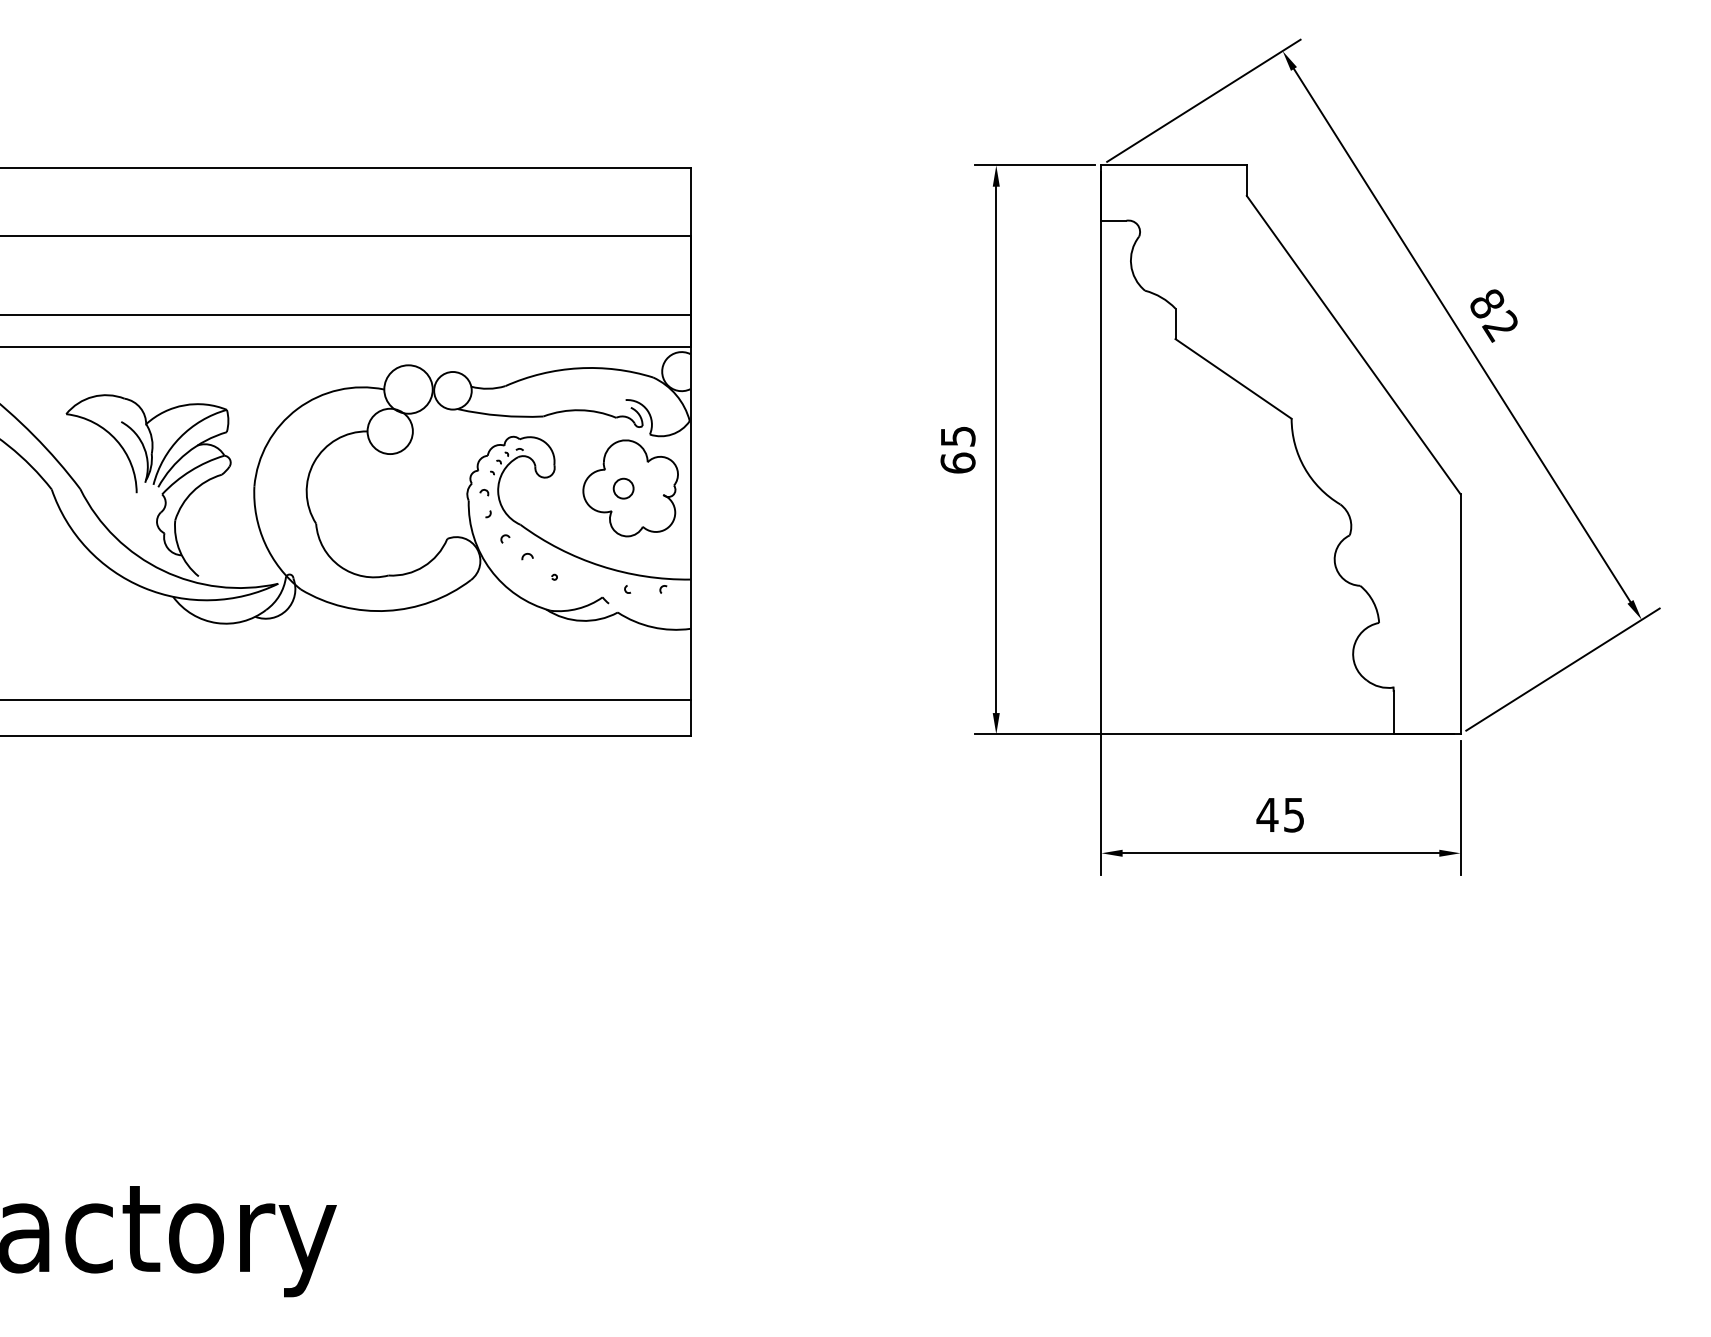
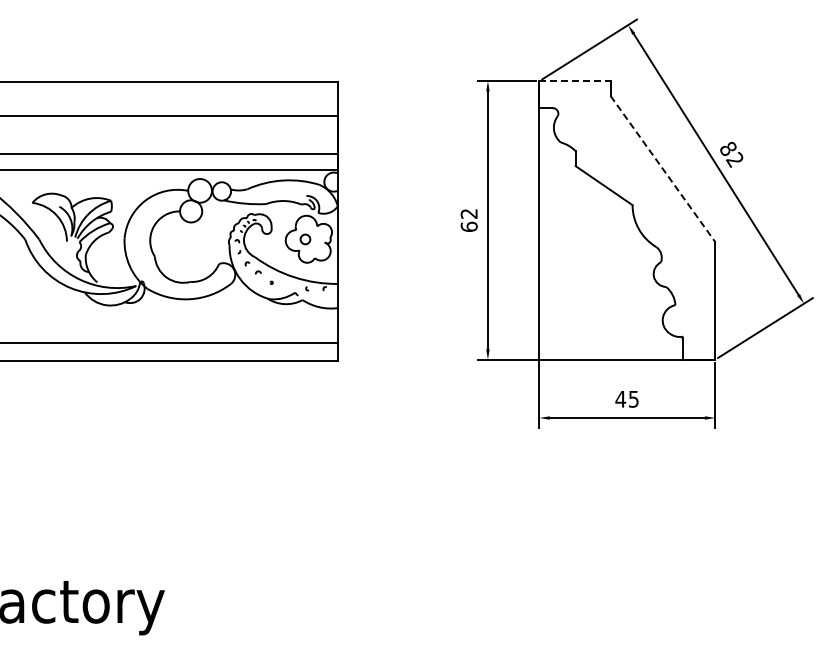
line: (1175, 166) -> (575, 81), solid -> dashed
line: (1352, 345) -> (662, 169), solid -> dashed
text: (956, 435) -> (468, 213), 65 -> 62

